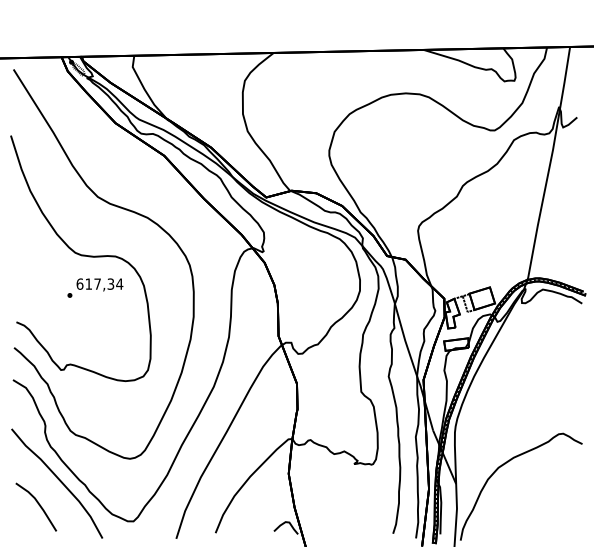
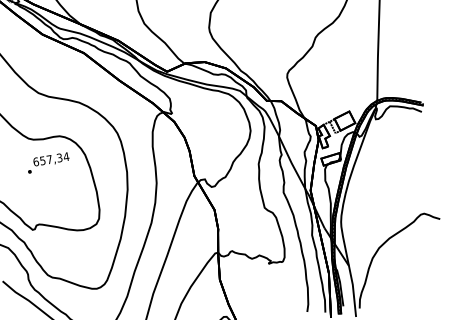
text: (88, 283) -> (42, 160), 617,34 -> 657,34

